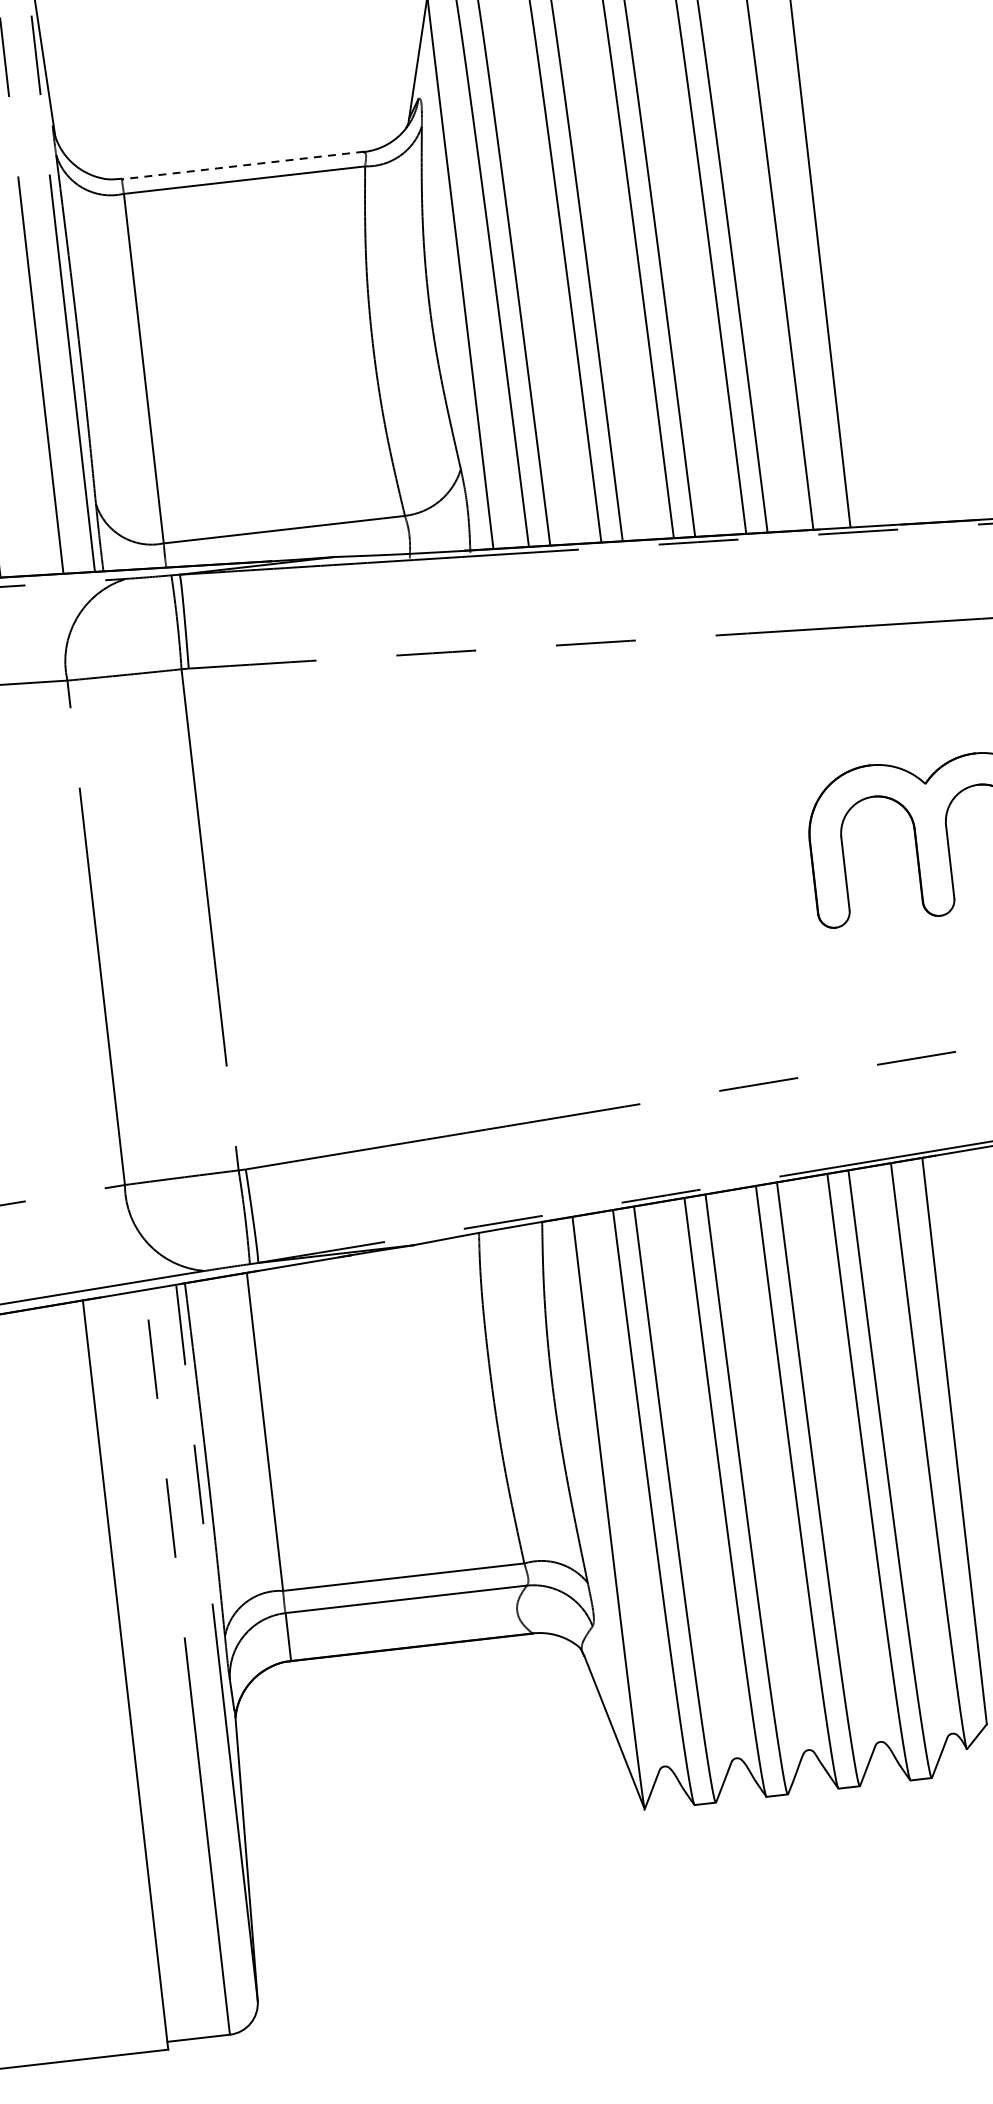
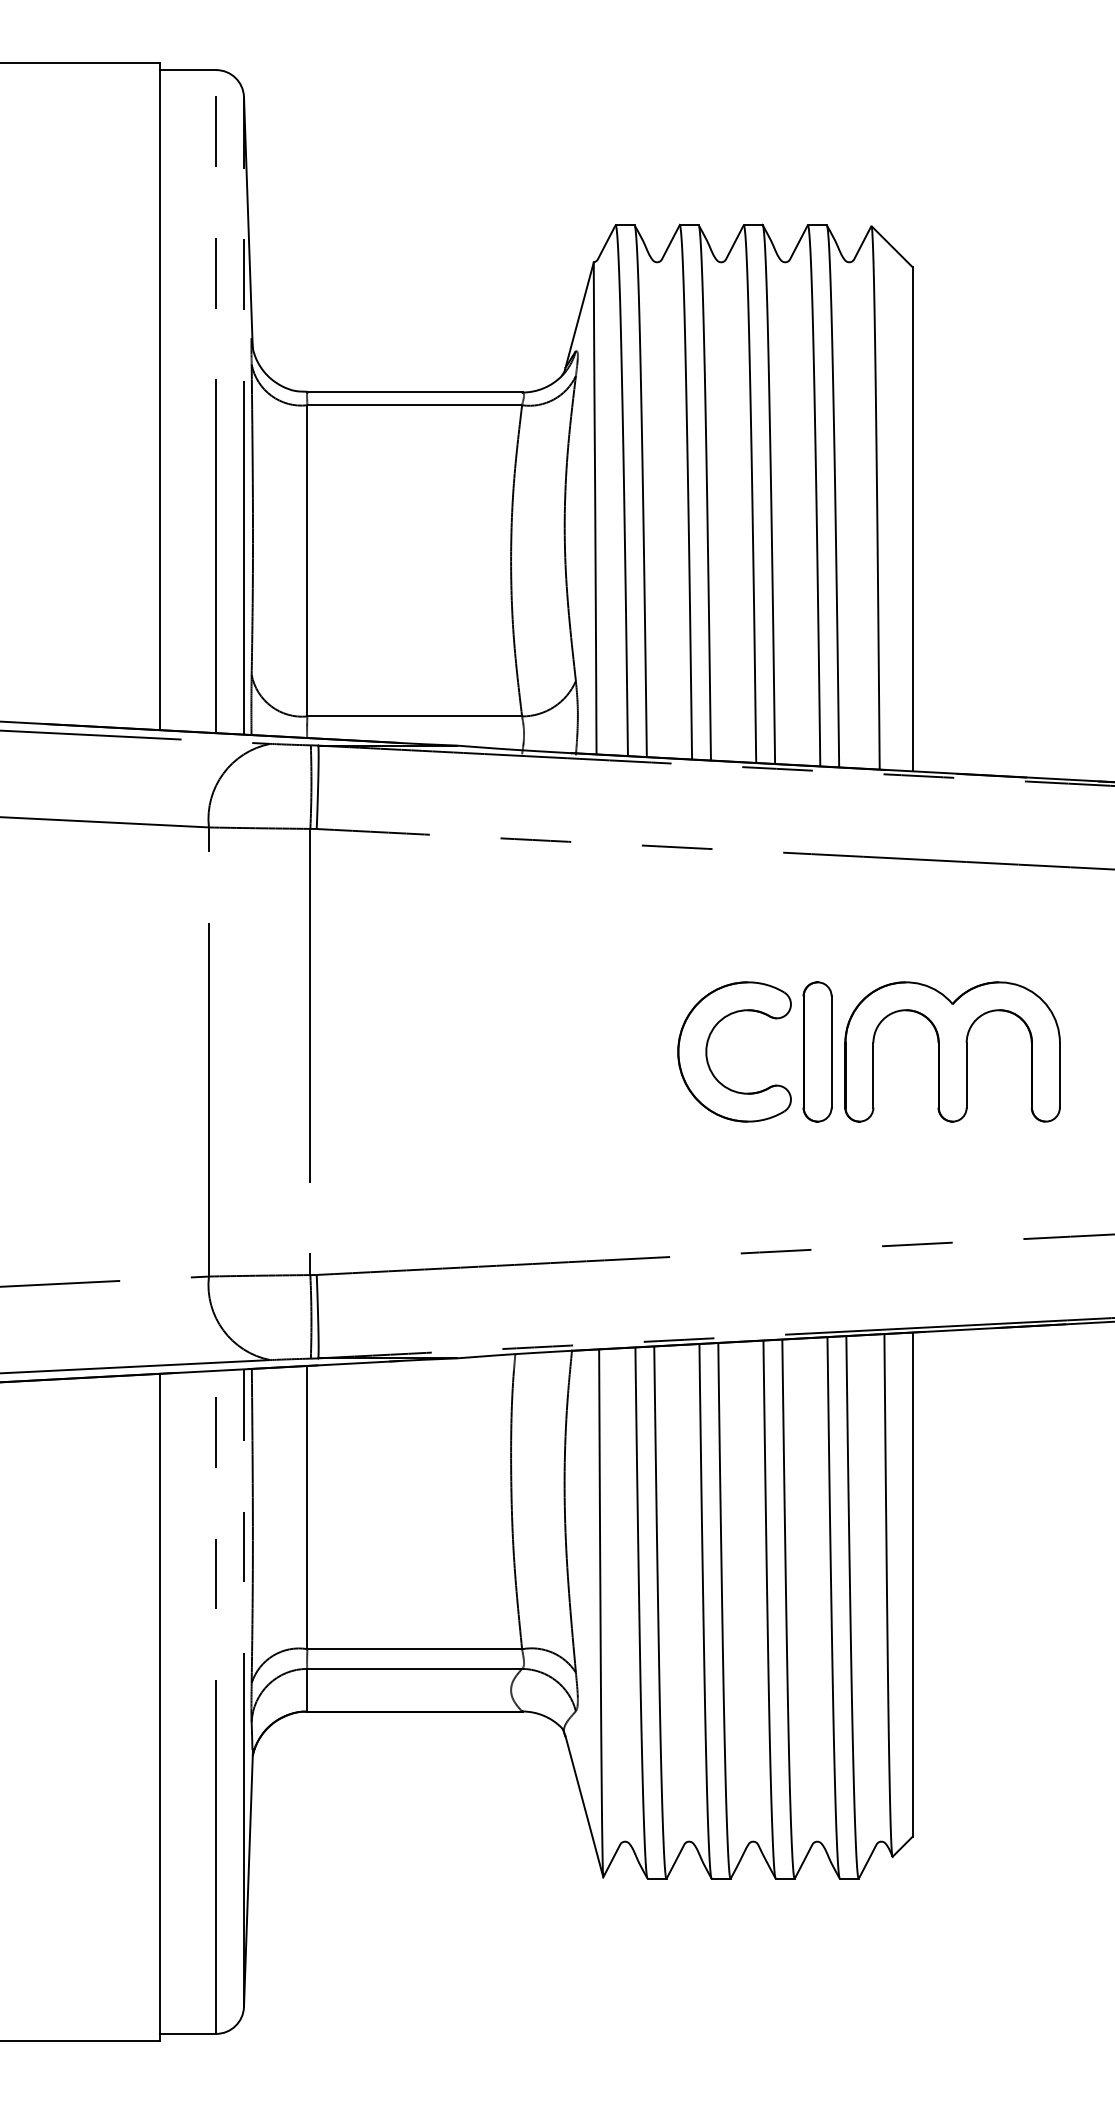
line: (242, 165) -> (414, 392), dashed -> solid
part: (779, 854) -> (817, 1051), added
part: (656, 868) -> (707, 1051), added

